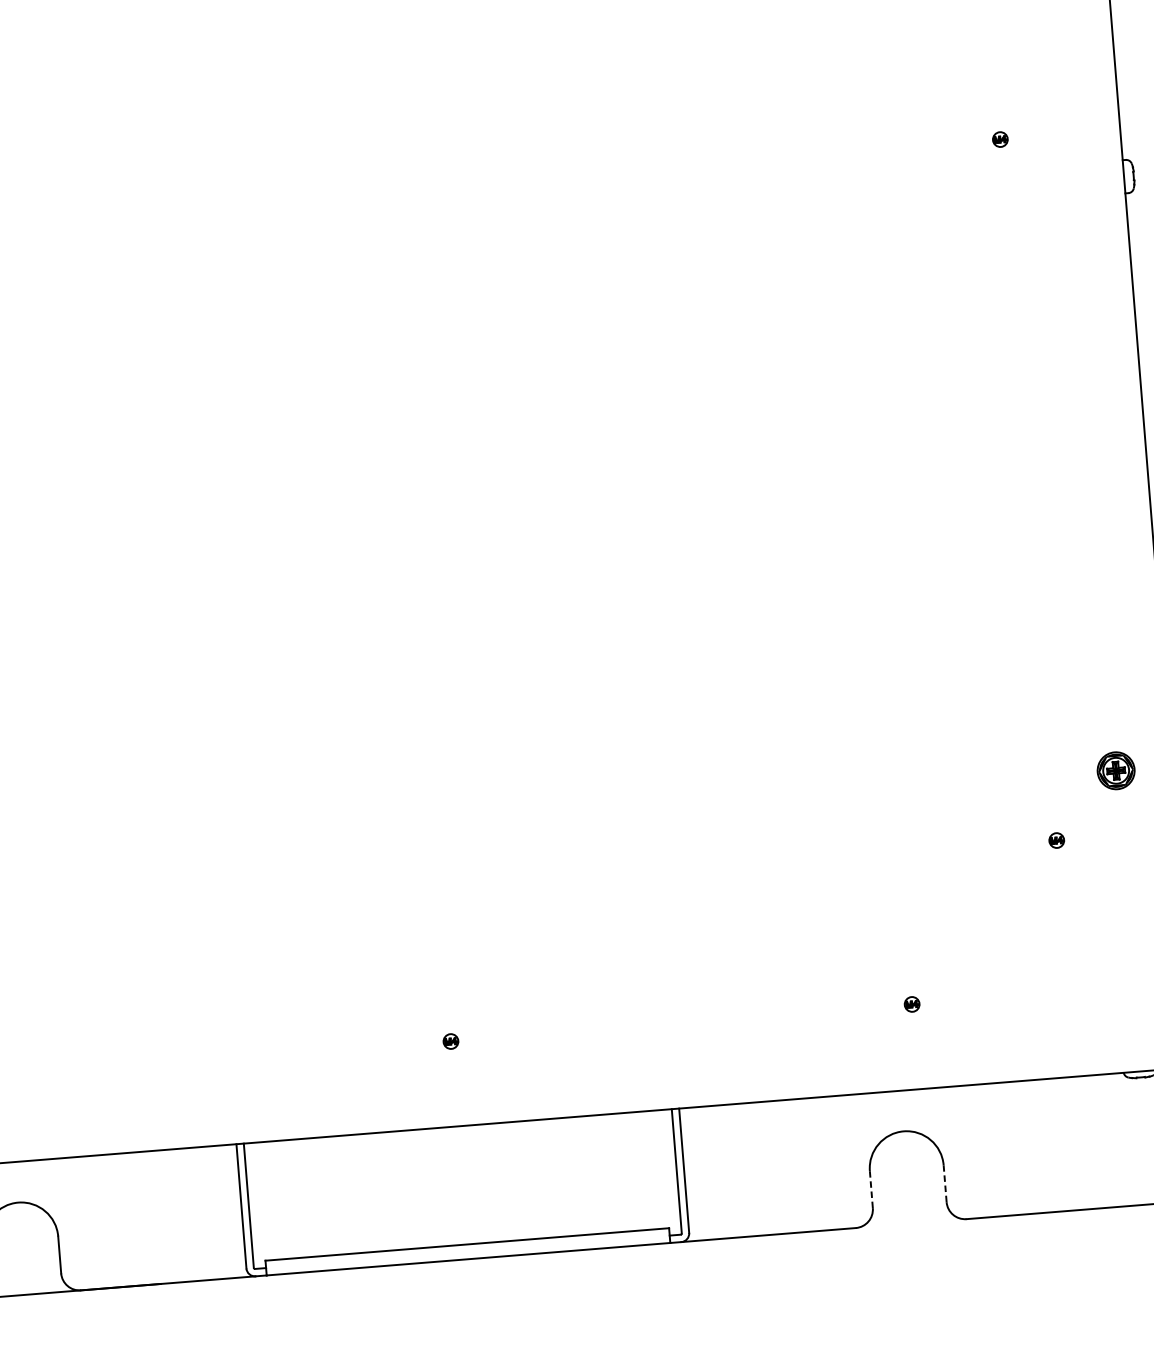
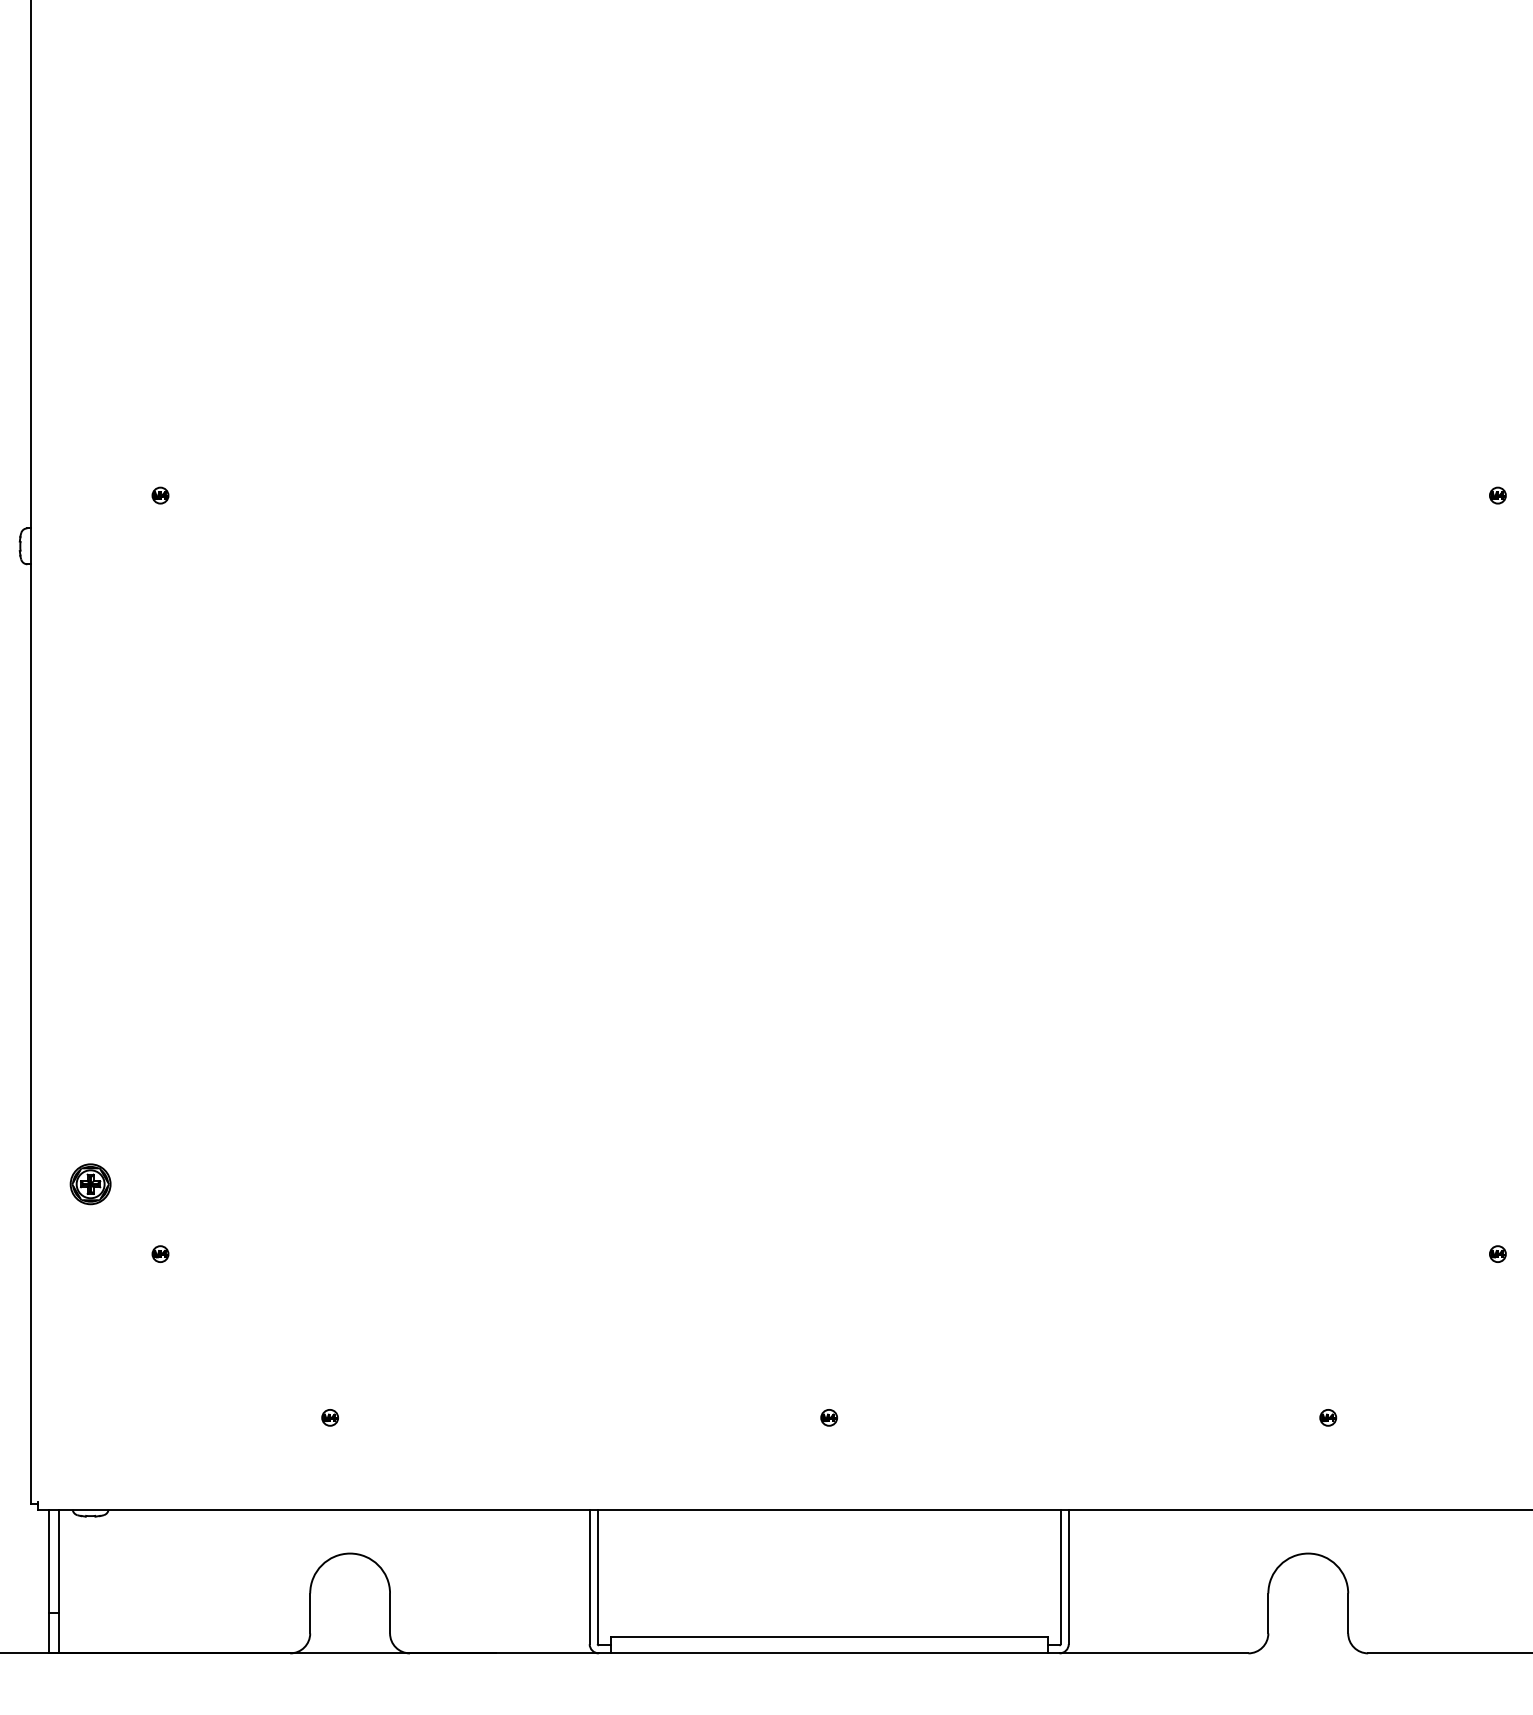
line: (945, 1183) -> (1348, 1613), dashed -> solid
line: (871, 1189) -> (1268, 1613), dashed -> solid

